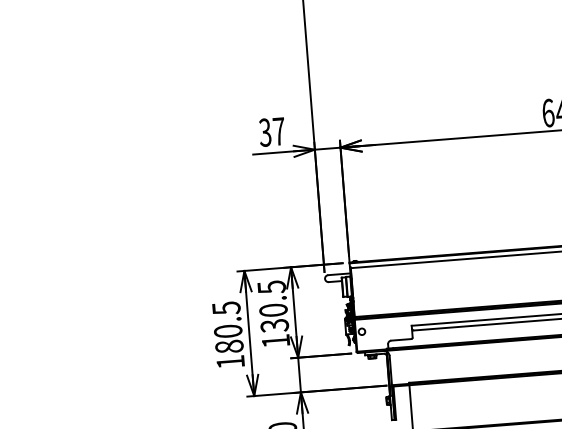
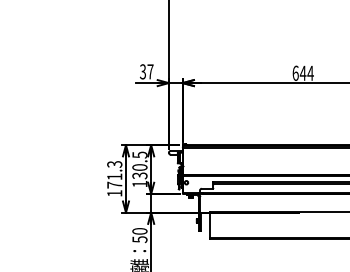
text: (227, 326) -> (114, 174), 180.5 -> 171.3

